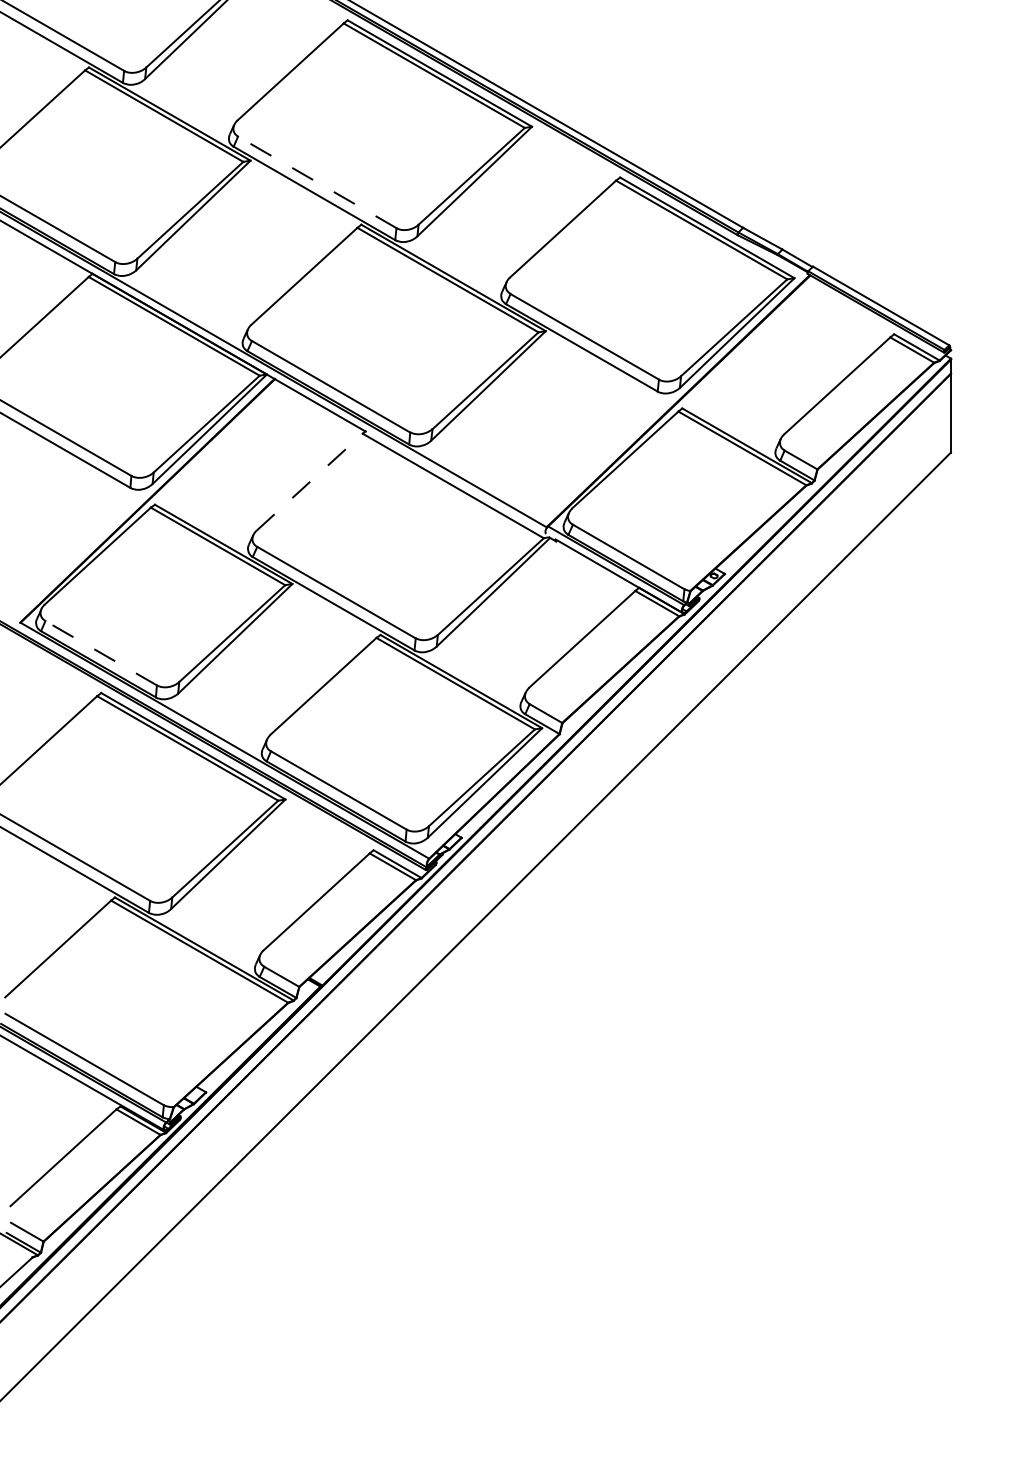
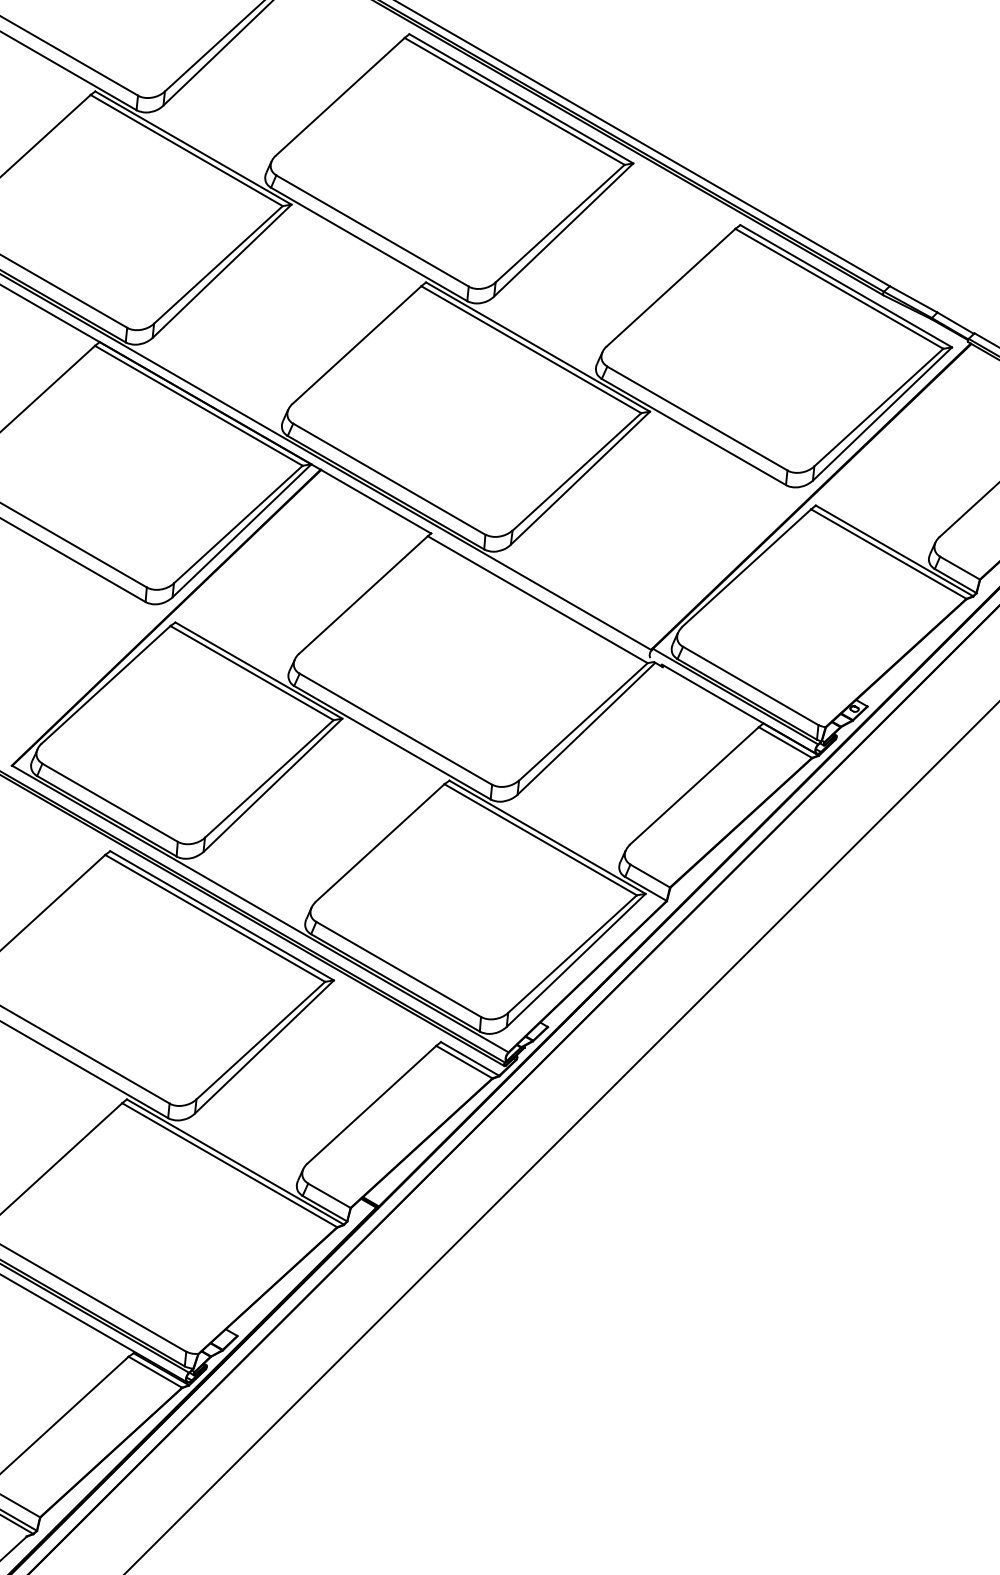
line: (316, 182) -> (371, 231), dashed -> solid
line: (309, 482) -> (363, 595), dashed -> solid
line: (100, 652) -> (109, 801), dashed -> solid

